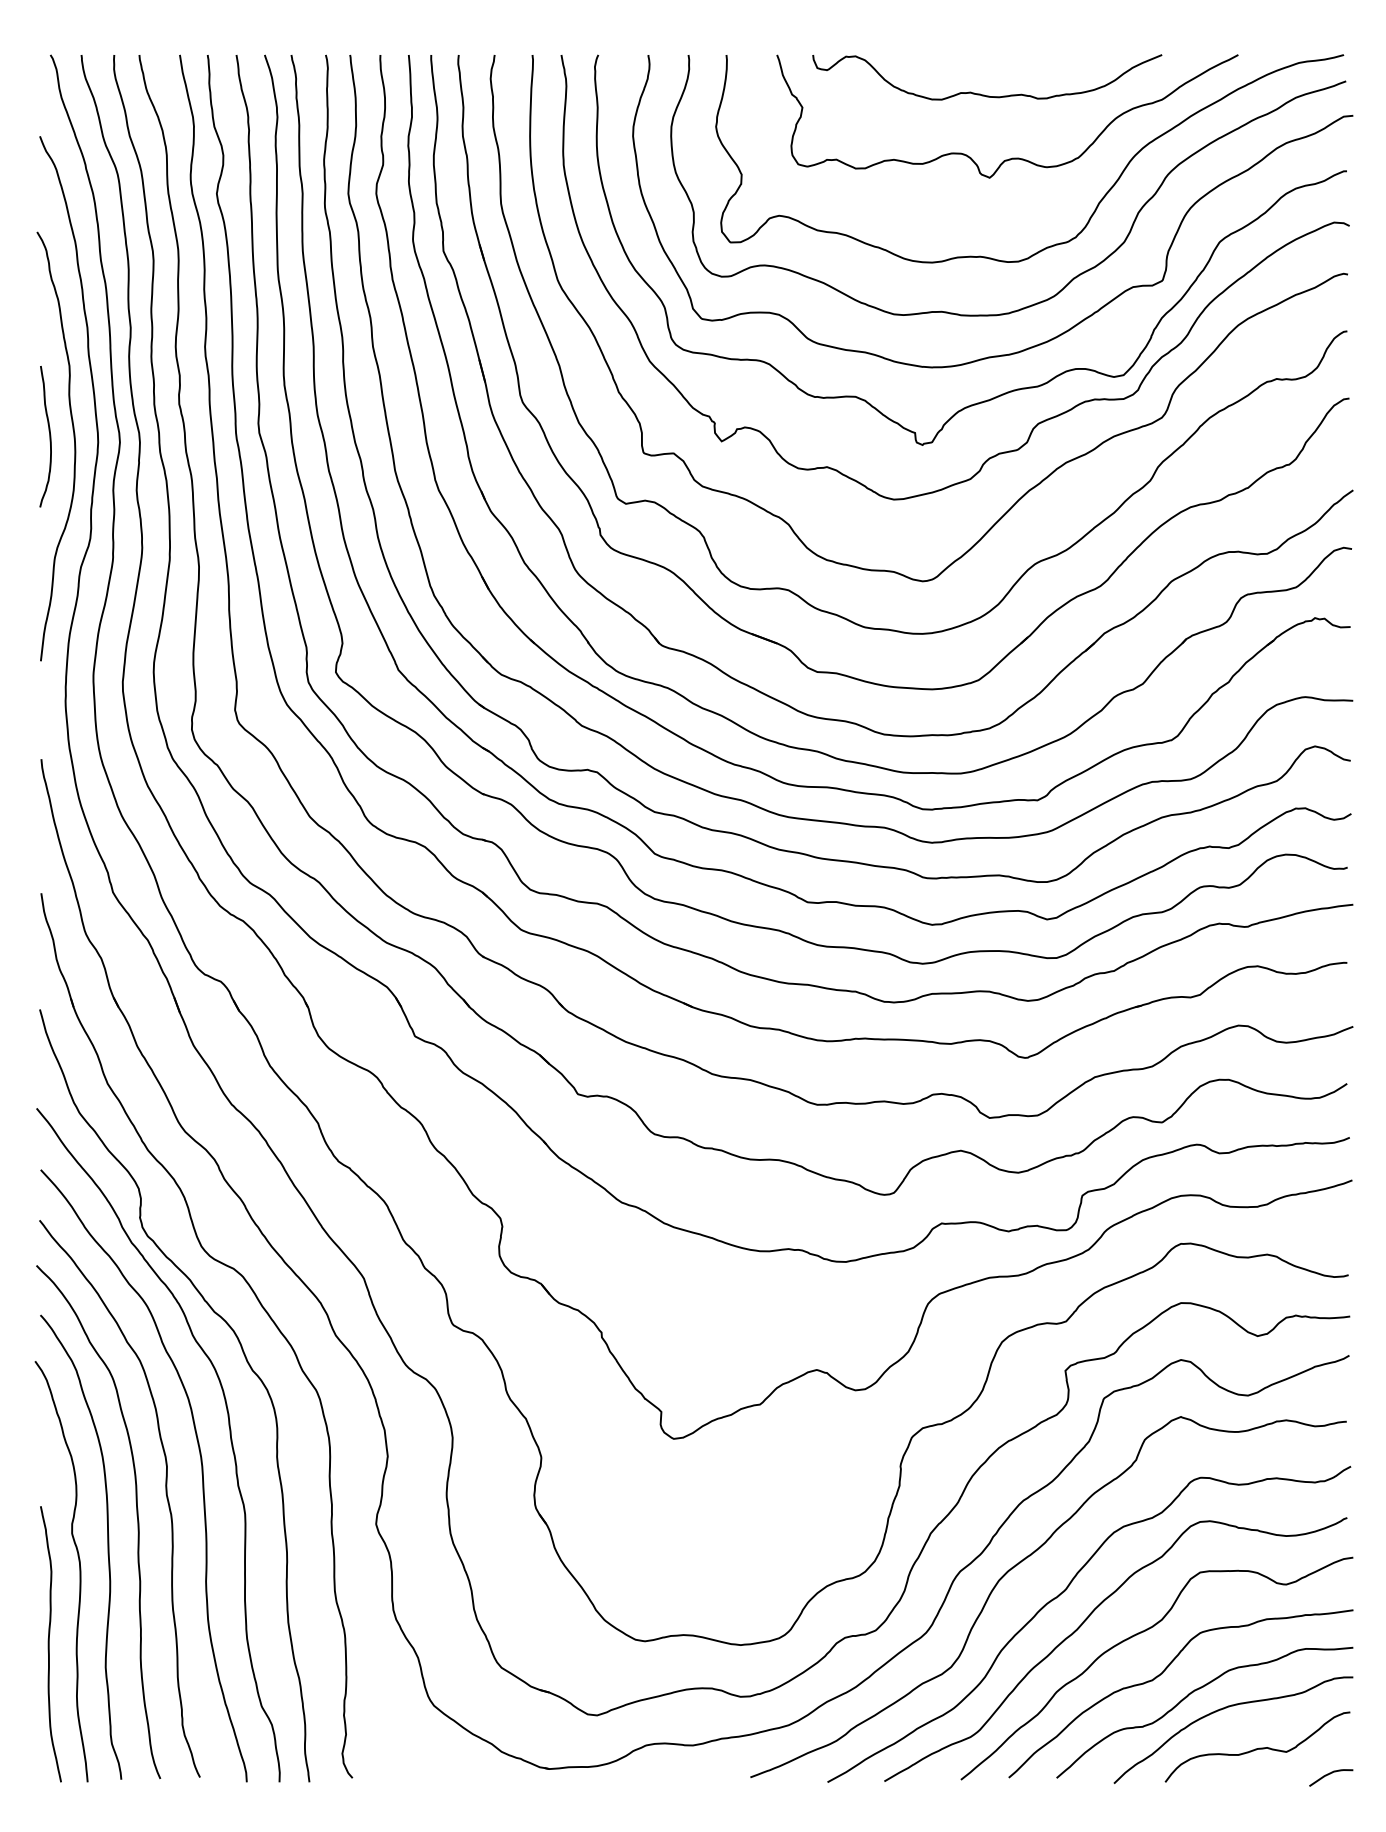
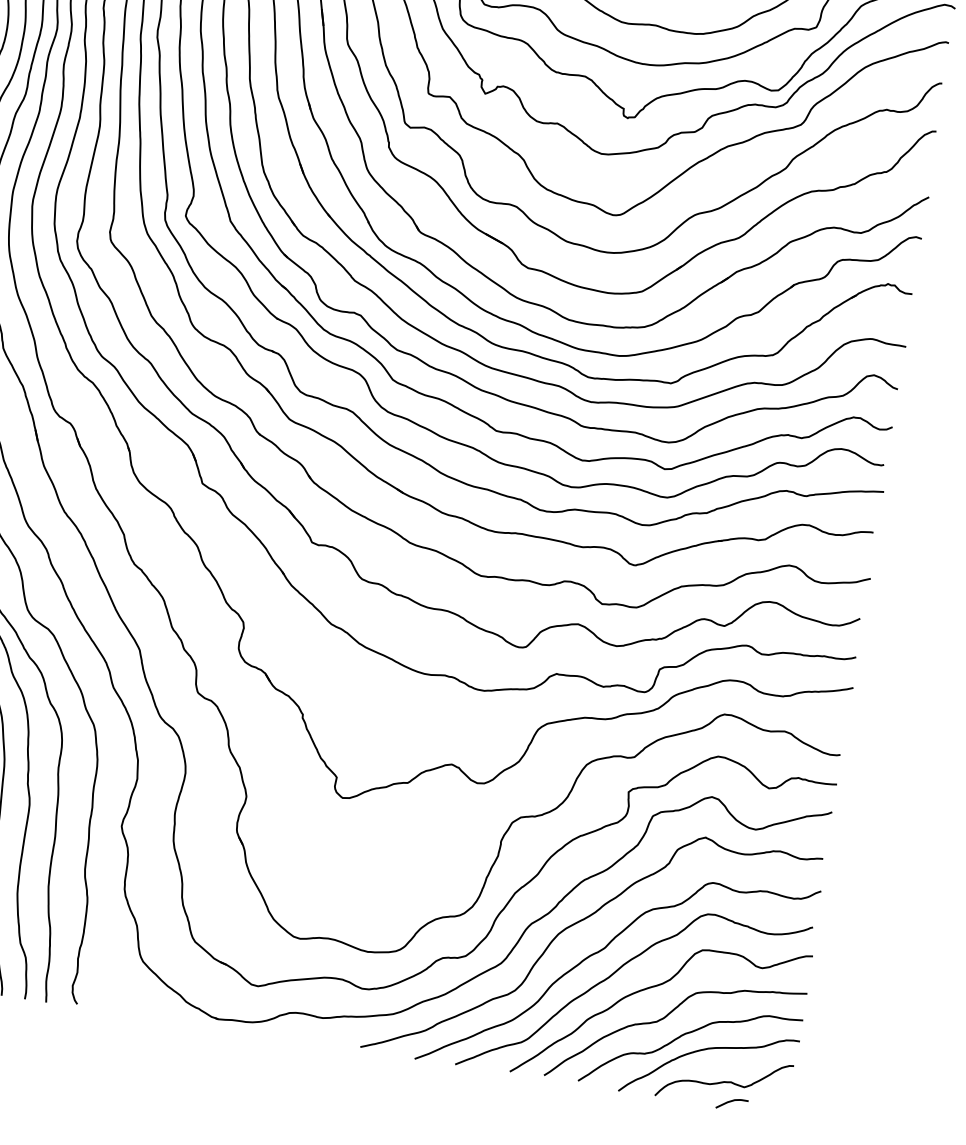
curve: (1330, 1774) -> (731, 1101), moved

